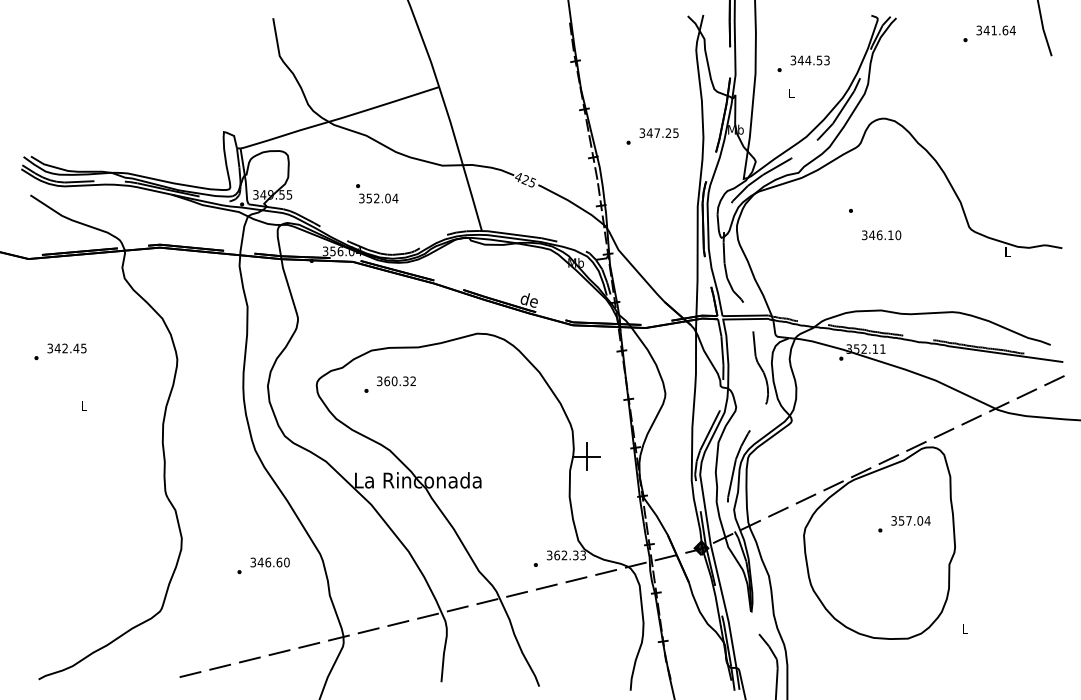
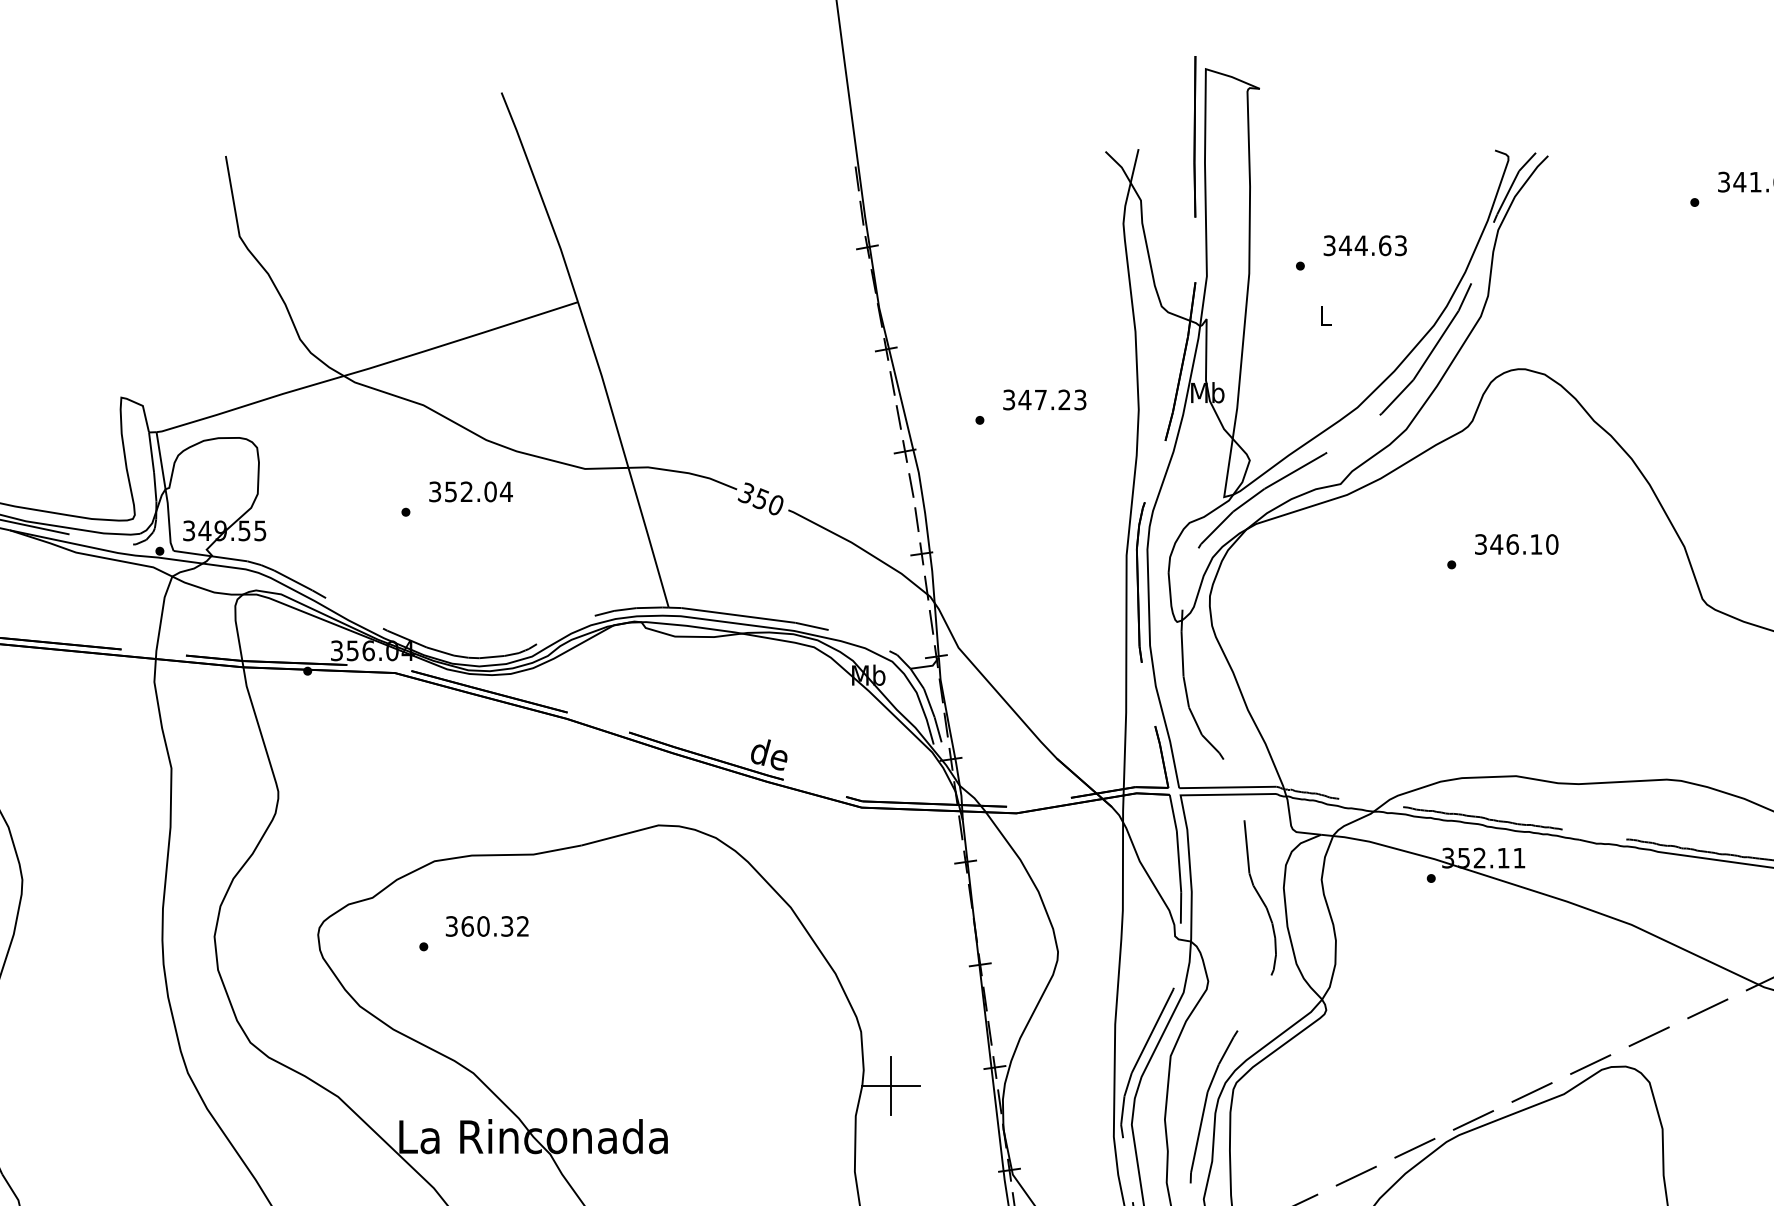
text: (819, 60) -> (1384, 245), 344.53 -> 344.63
text: (675, 132) -> (1079, 398), 347.25 -> 347.23
text: (525, 179) -> (761, 498), 425 -> 350
text: (378, 198) -> (470, 491), moved
text: (881, 235) -> (1516, 544), moved

